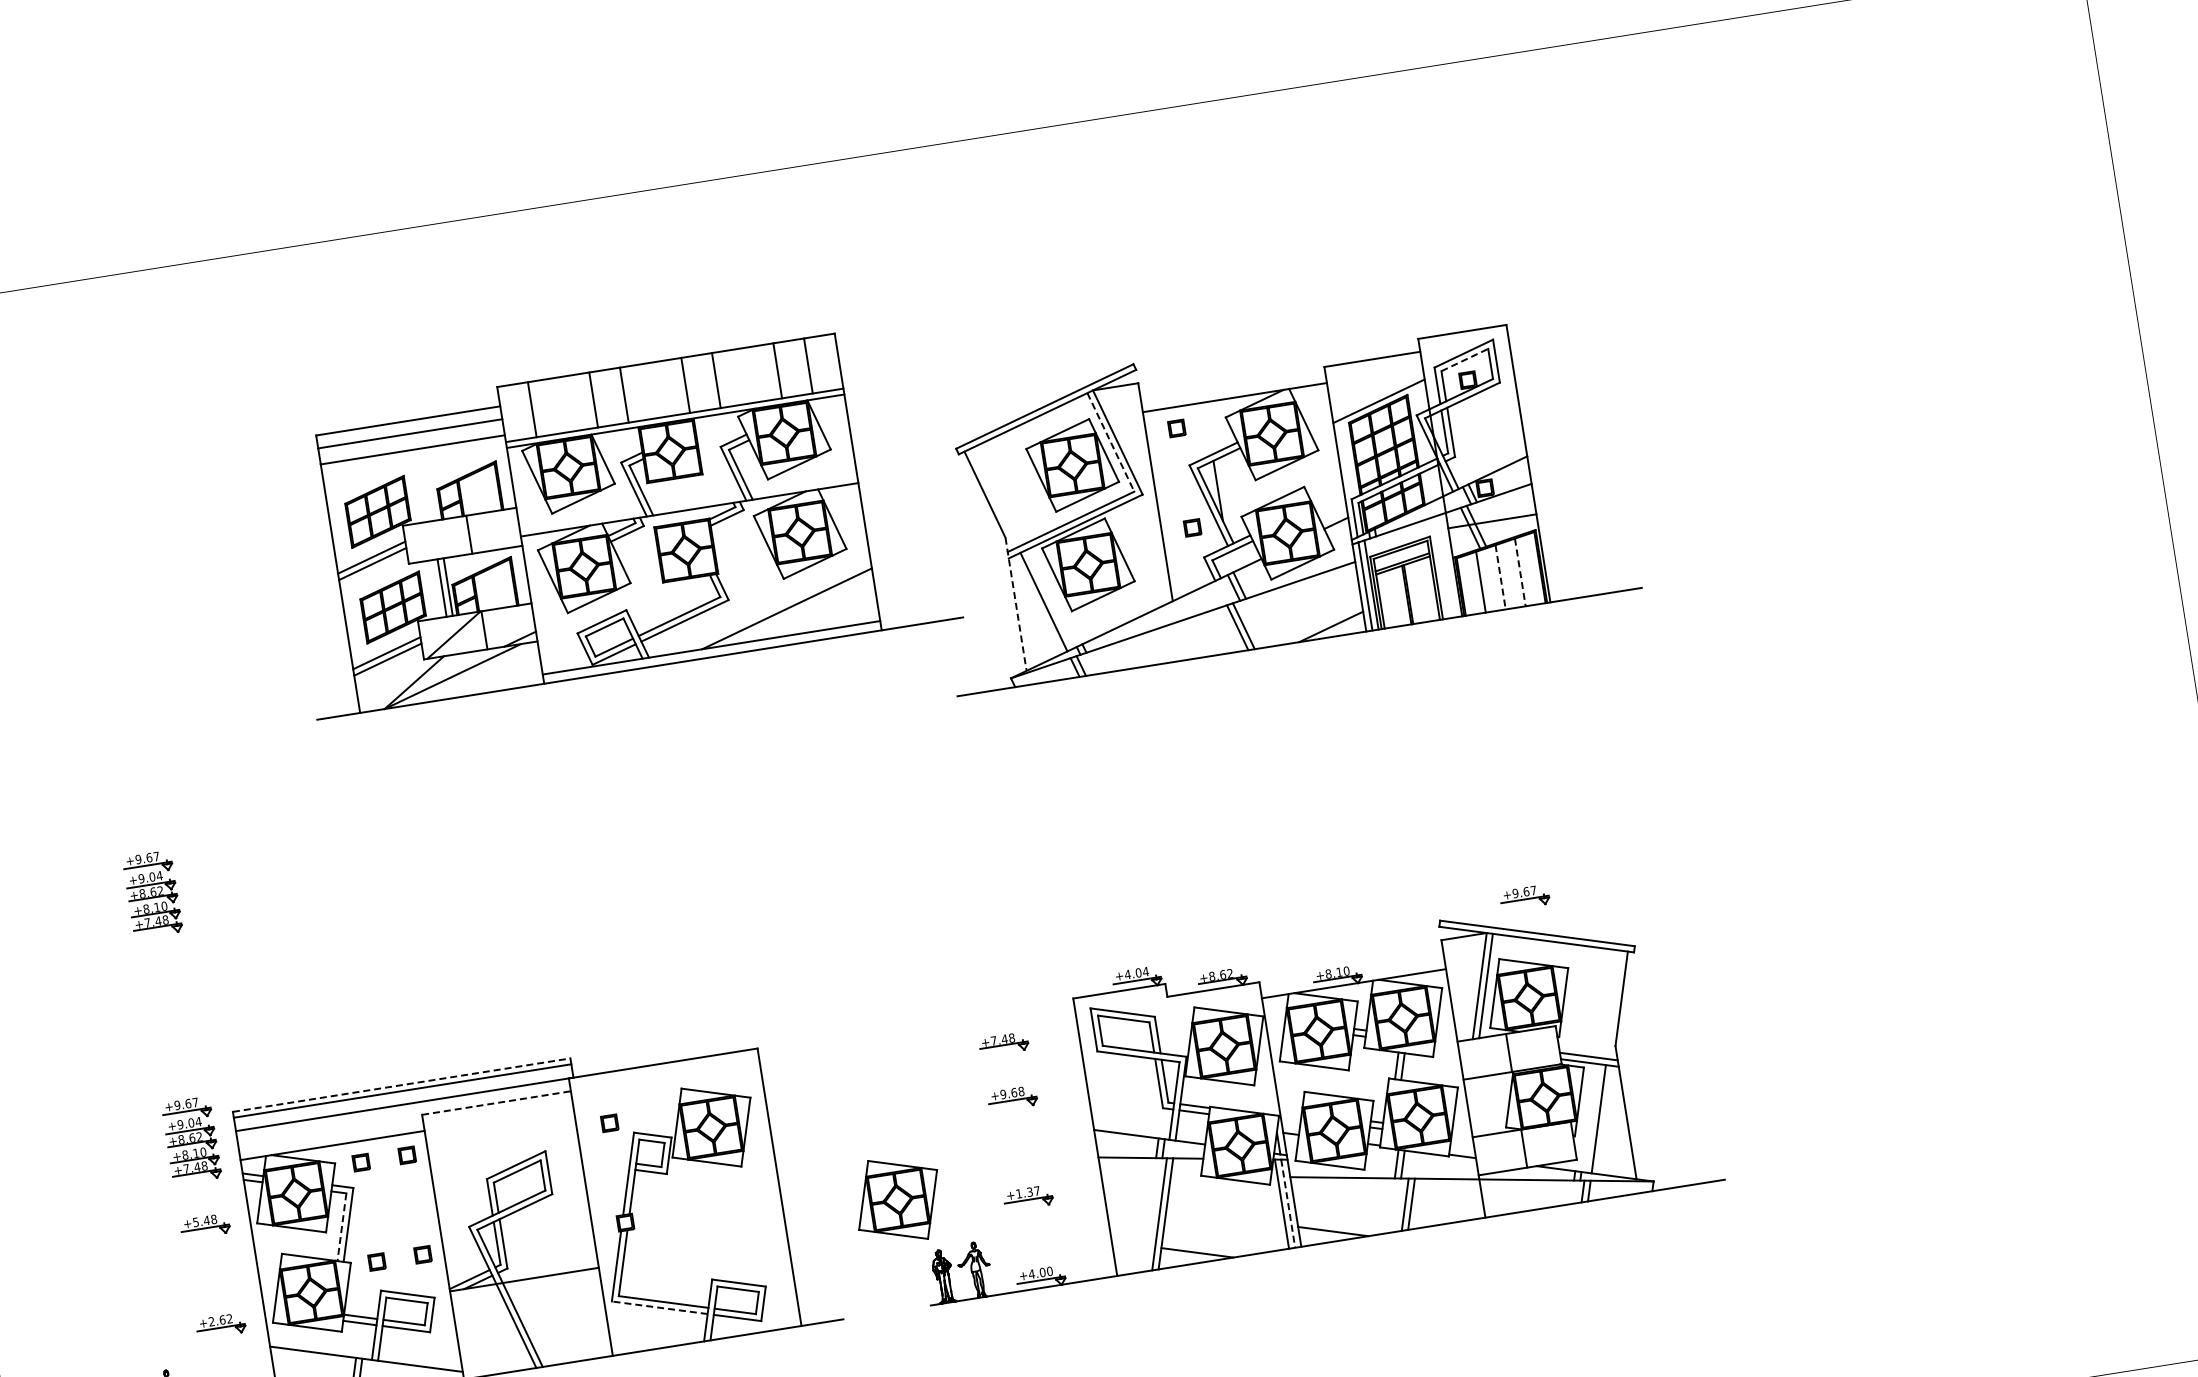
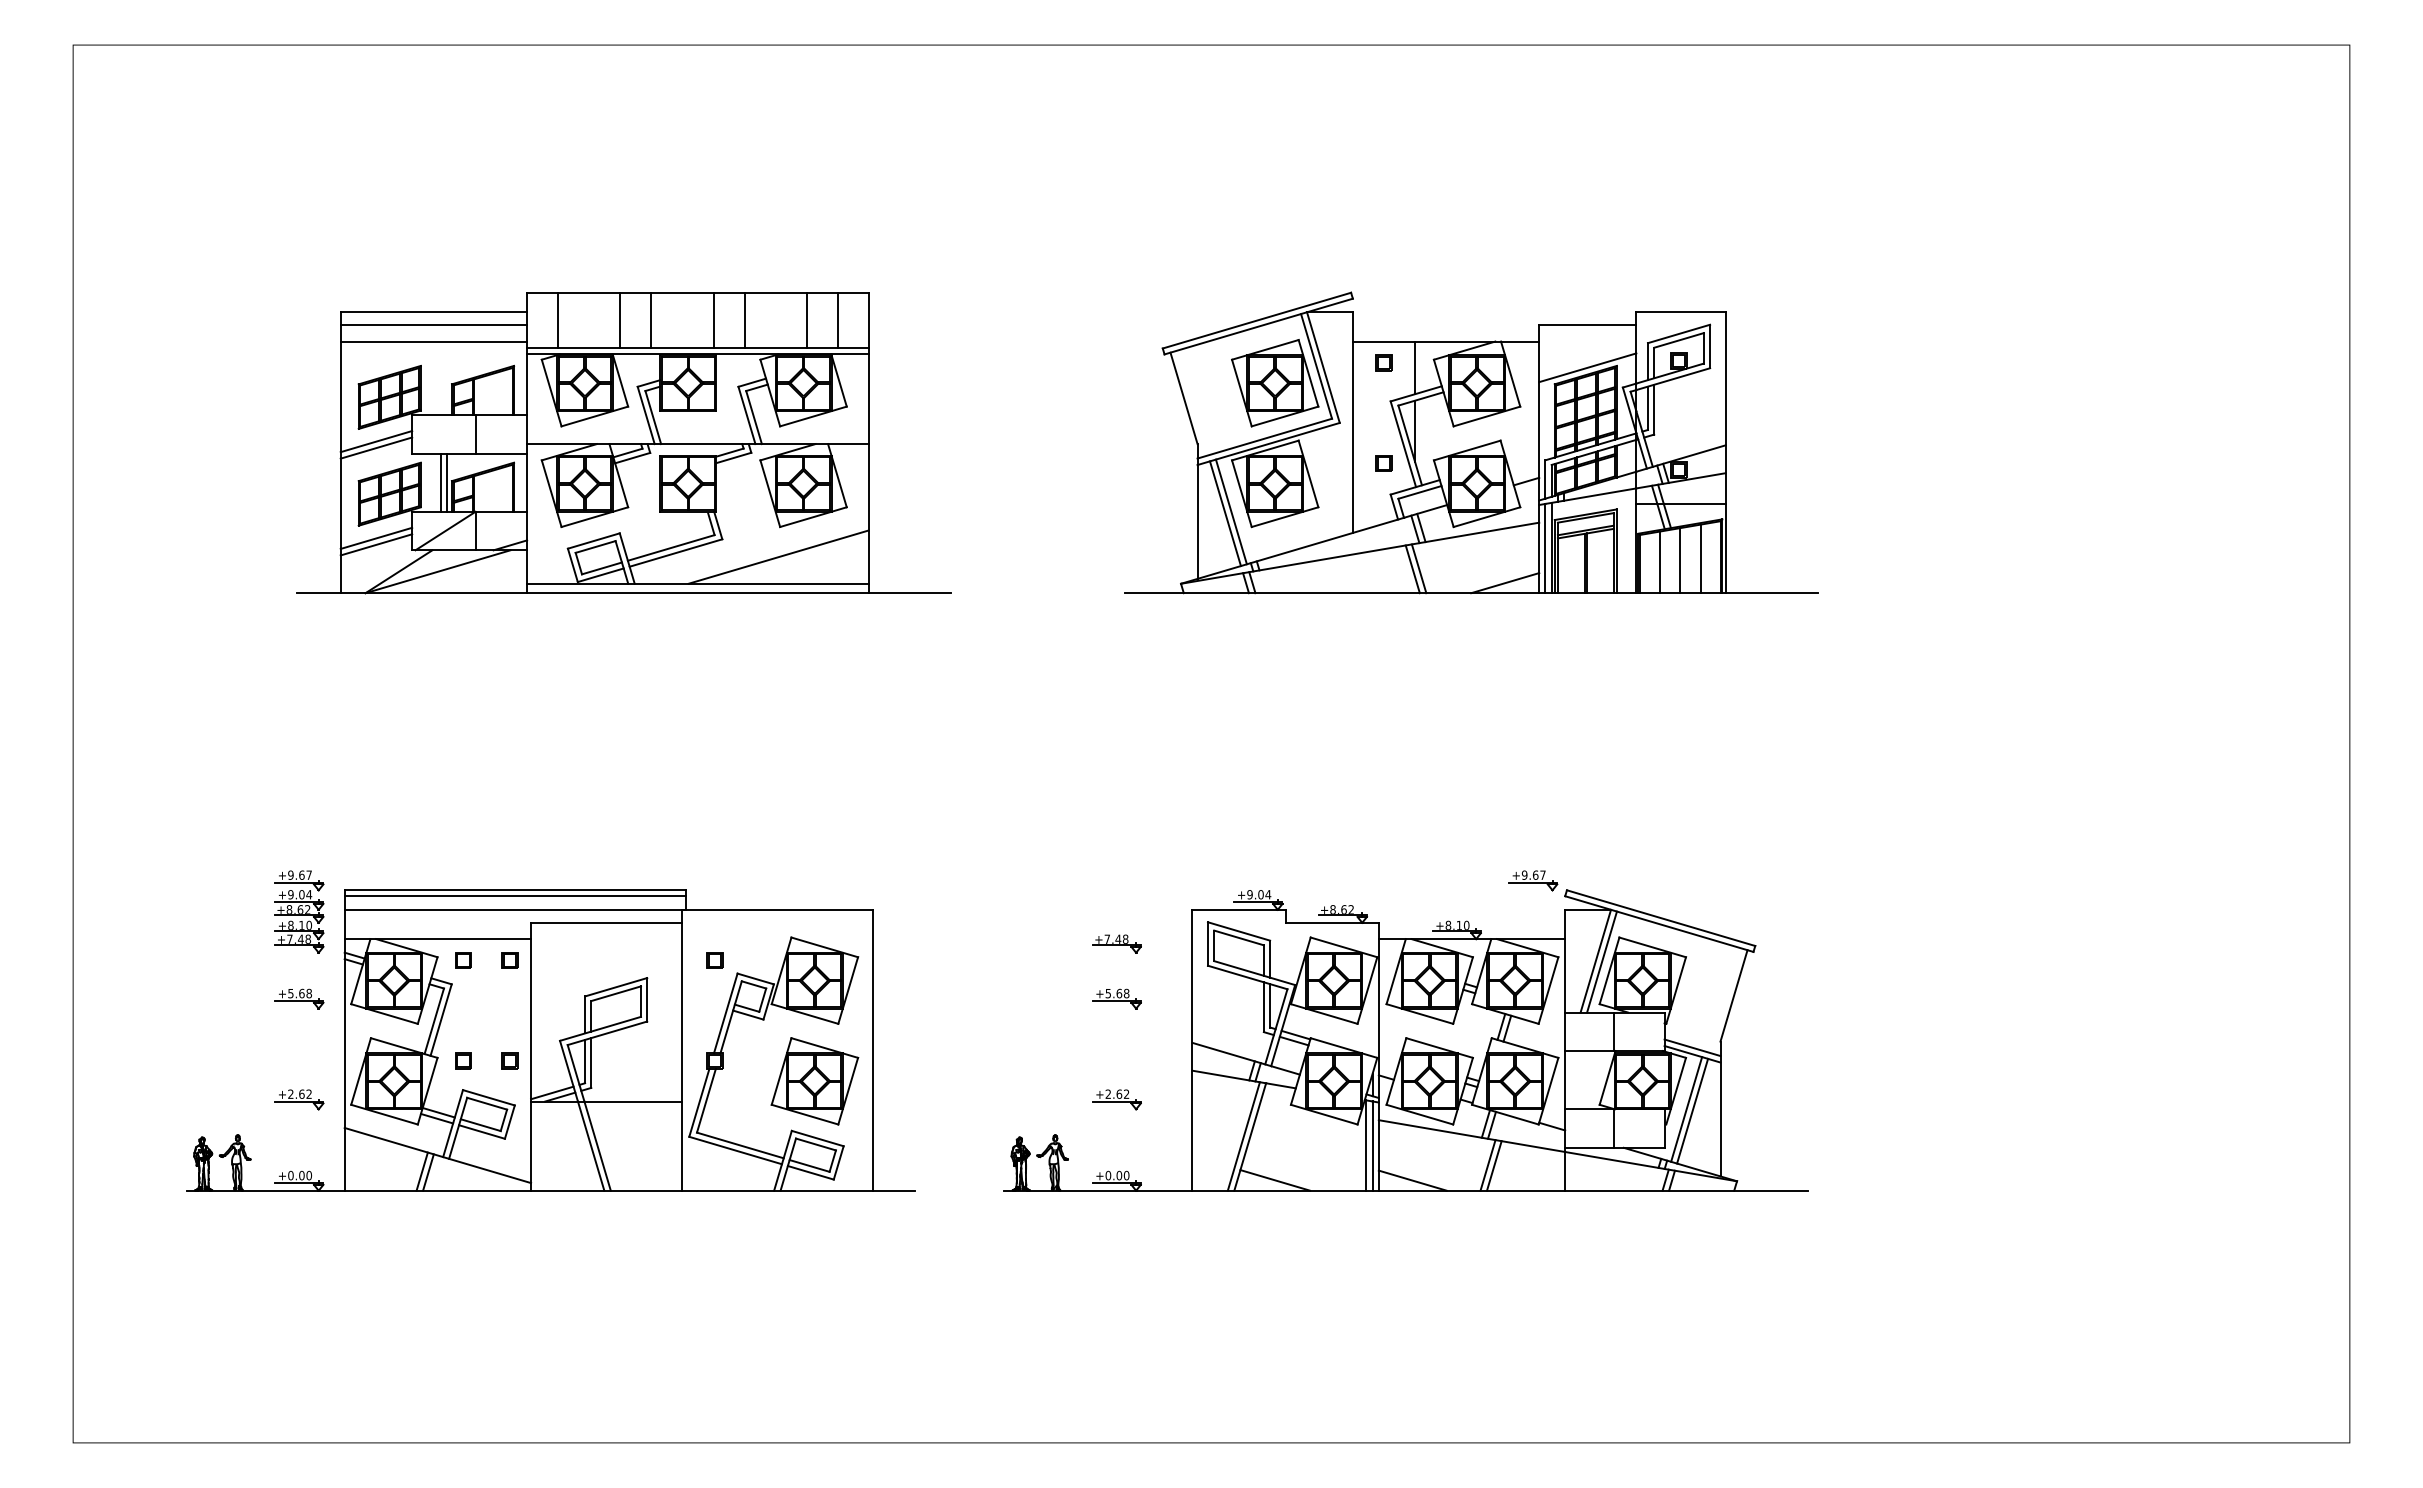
line: (1465, 360) -> (1679, 340), dashed -> solid
line: (1208, 428) -> (1415, 367), added
line: (1110, 442) -> (1316, 366), dashed -> solid
part: (616, 520) -> (623, 443), moved
line: (1520, 573) -> (1700, 559), dashed -> solid
line: (1500, 577) -> (1680, 560), dashed -> solid
line: (1048, 599) -> (1230, 511), added
line: (1015, 604) -> (1197, 511), dashed -> solid
part: (152, 893) -> (299, 662), removed
part: (1525, 897) -> (1533, 880), moved
text: (1127, 974) -> (1249, 894), +4.04 -> +9.04
line: (401, 1085) -> (515, 890), dashed -> solid
text: (1003, 1093) -> (1108, 992), +9.68 -> +5.68
line: (496, 1102) -> (606, 922), dashed -> solid
line: (1592, 1118) -> (1686, 1109), added
text: (1028, 1191) -> (1117, 1093), +1.37 -> +2.62
part: (897, 1200) -> (814, 1081), moved
line: (1288, 1204) -> (1372, 1146), dashed -> solid
text: (206, 1220) -> (301, 993), +5.48 -> +5.68
line: (342, 1227) -> (434, 1021), dashed -> solid
text: (1031, 1274) -> (1108, 1175), +4.00 -> +0.00
line: (659, 1307) -> (735, 1150), dashed -> solid

